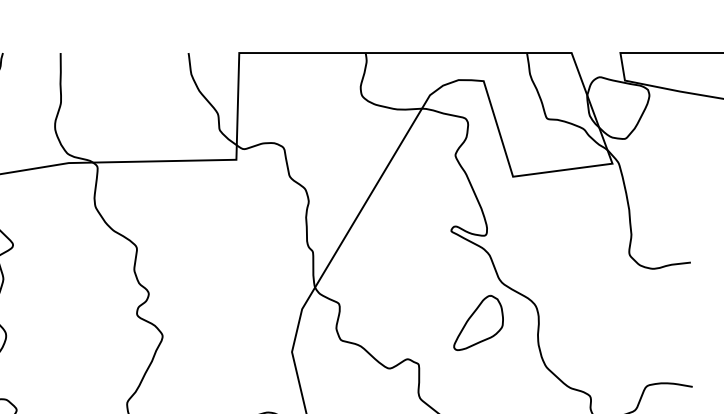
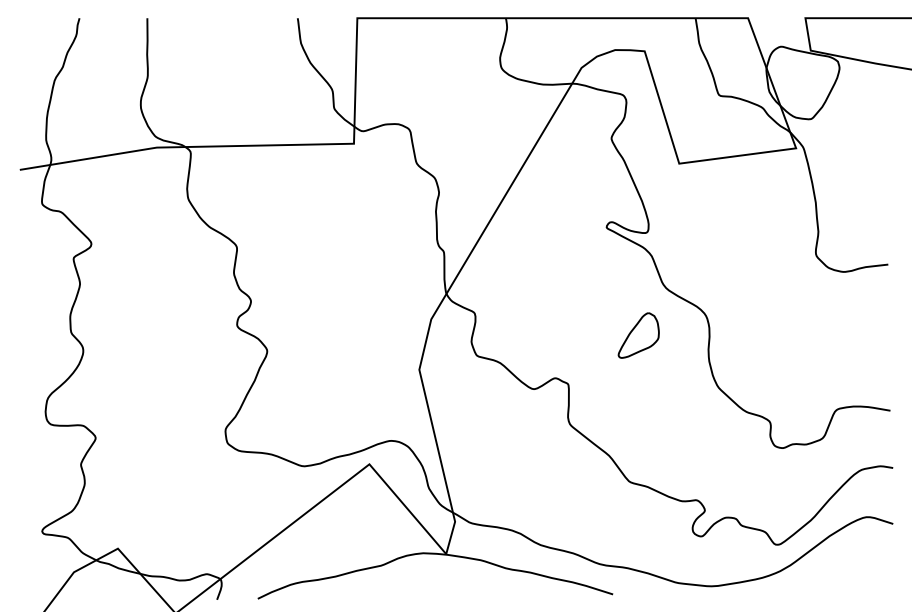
part: (478, 322) -> (638, 335), size x0.7

